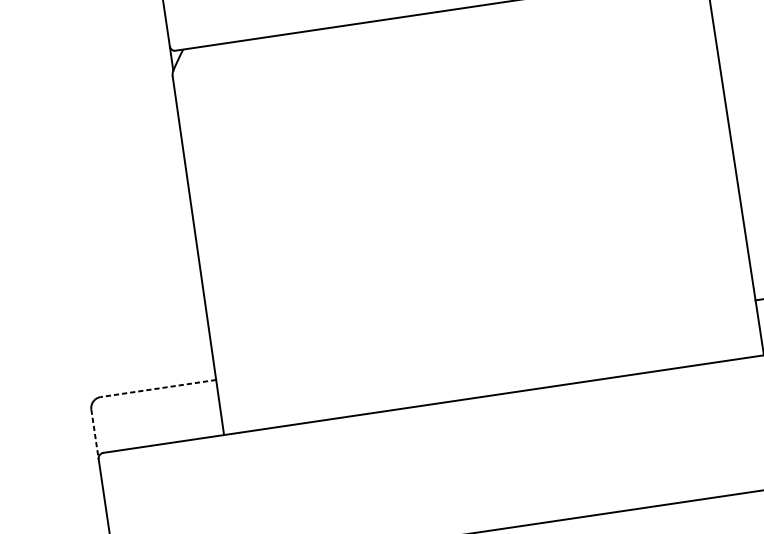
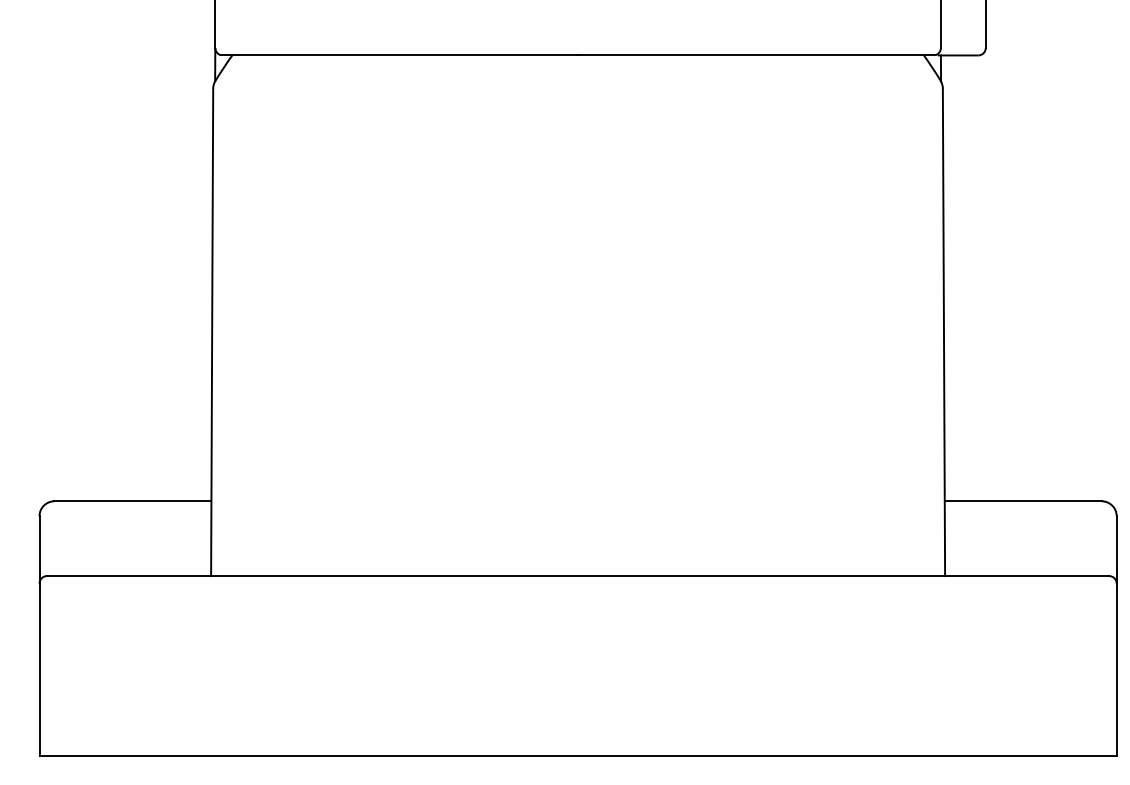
line: (158, 388) -> (132, 501), dashed -> solid
line: (94, 434) -> (39, 549), dashed -> solid

